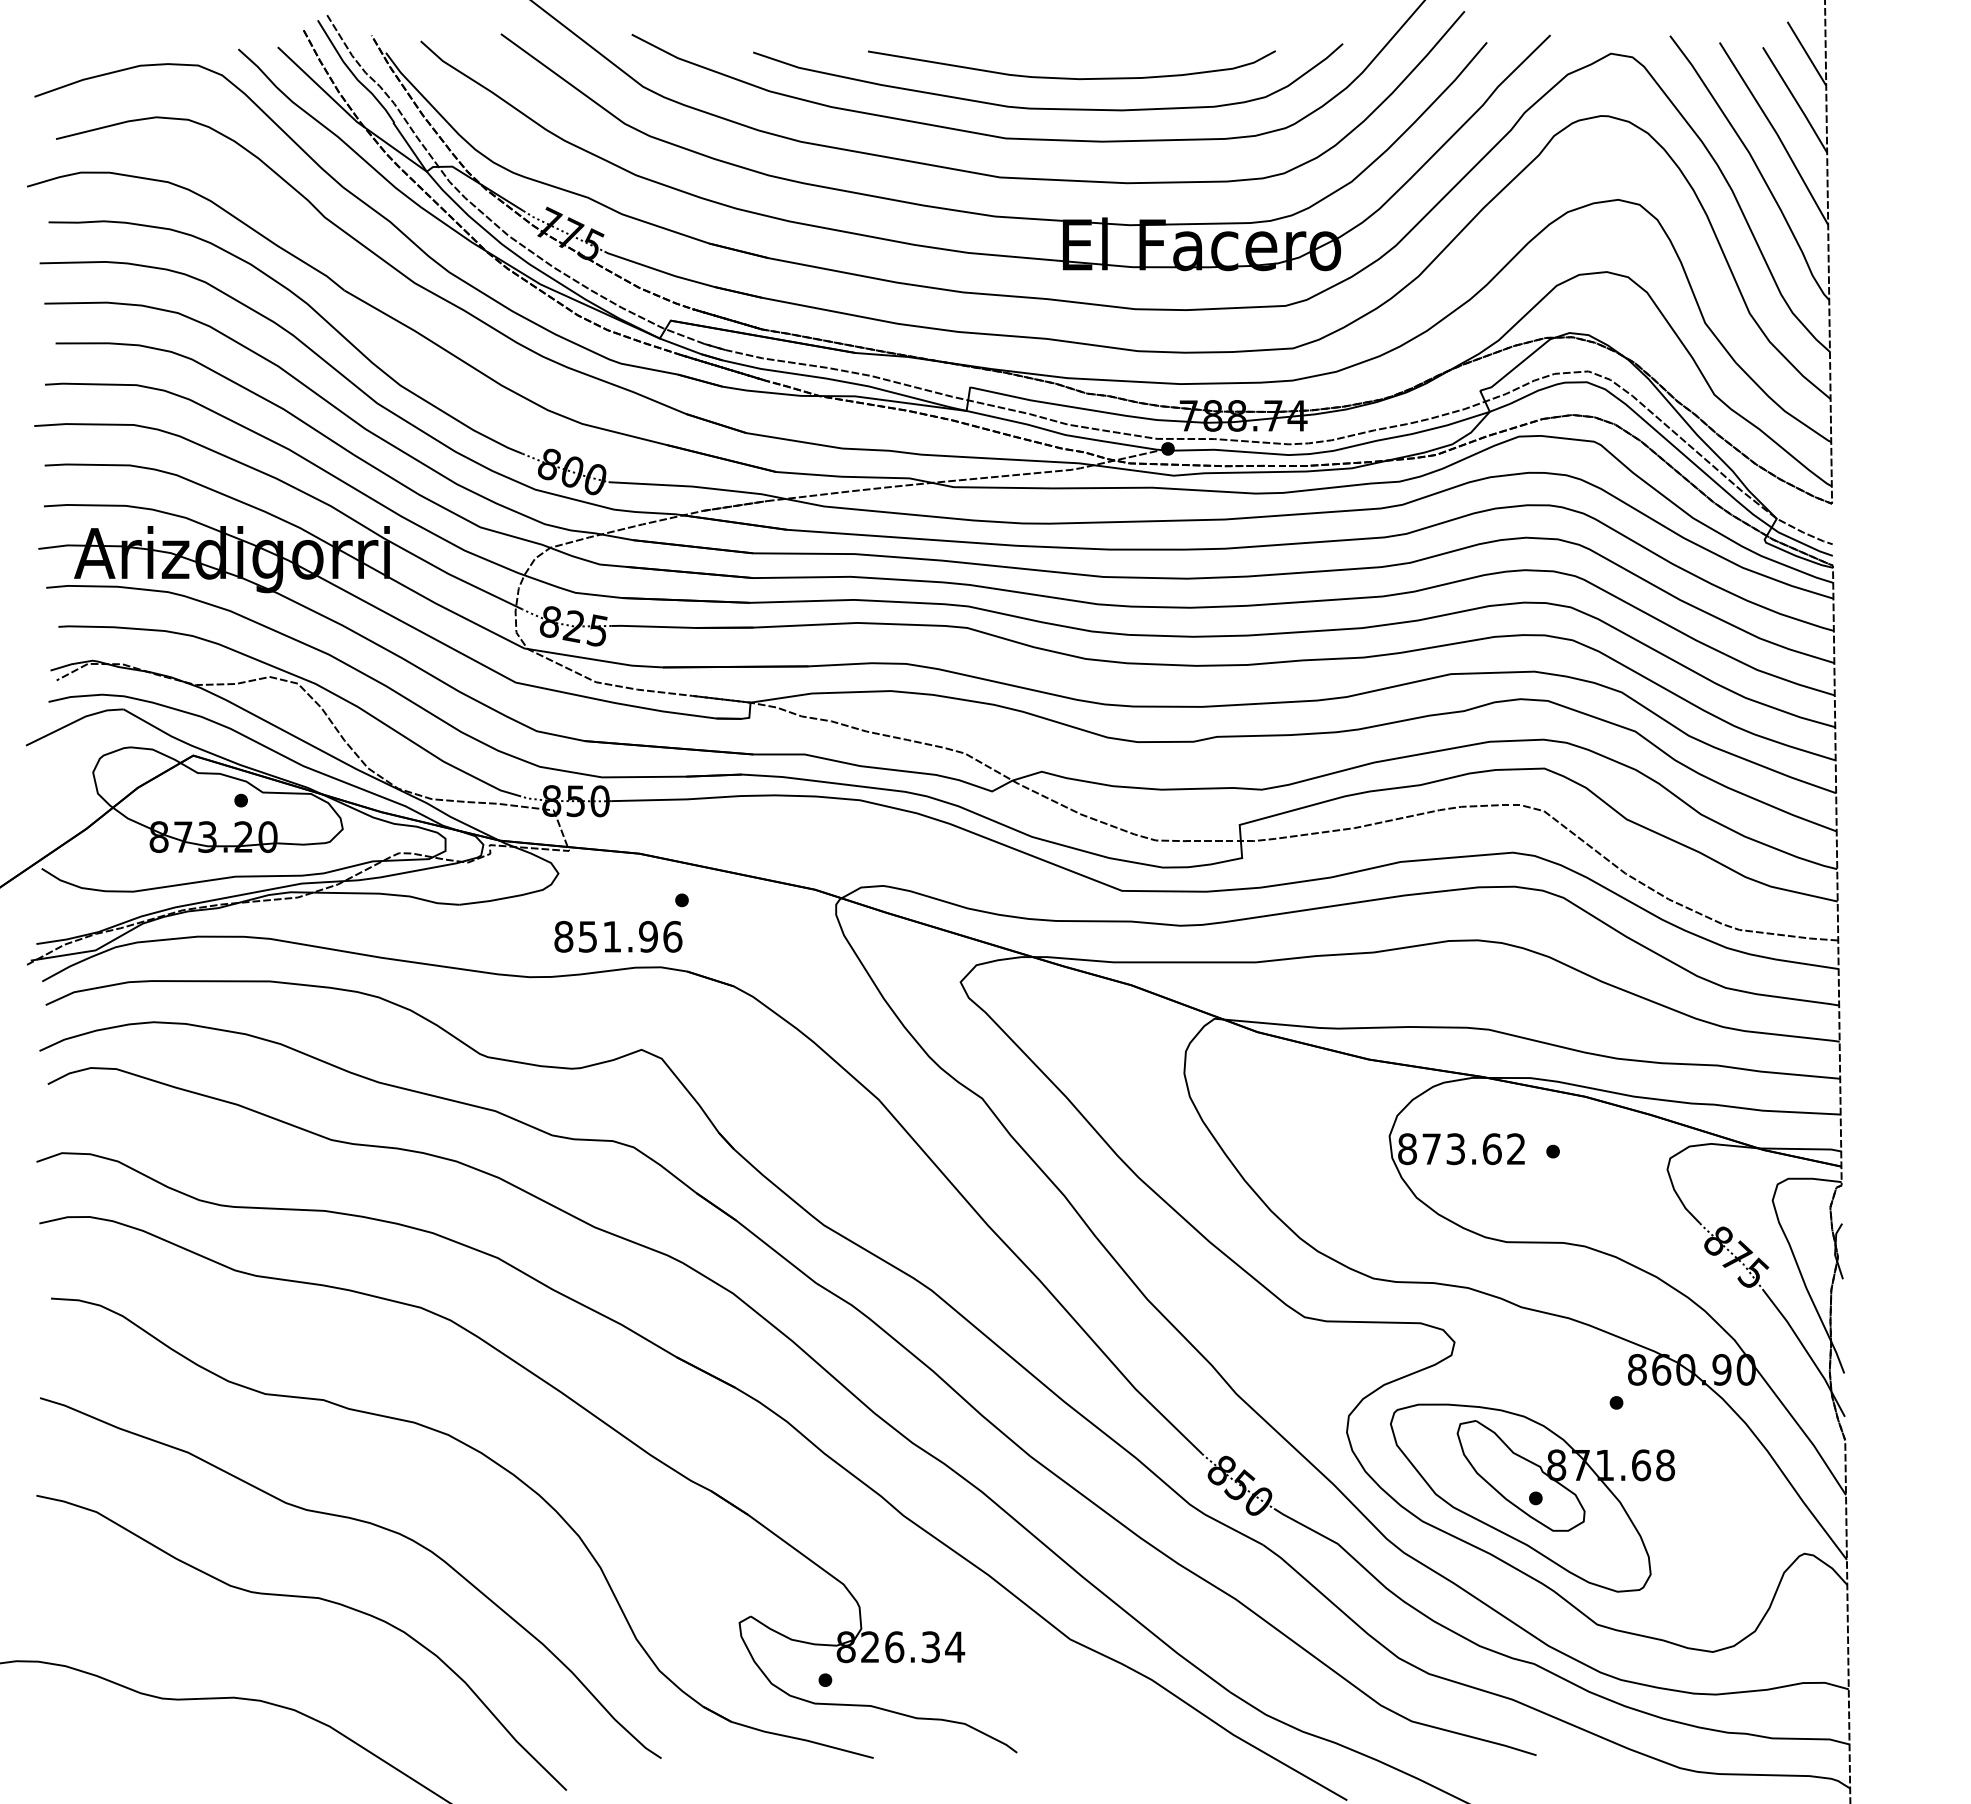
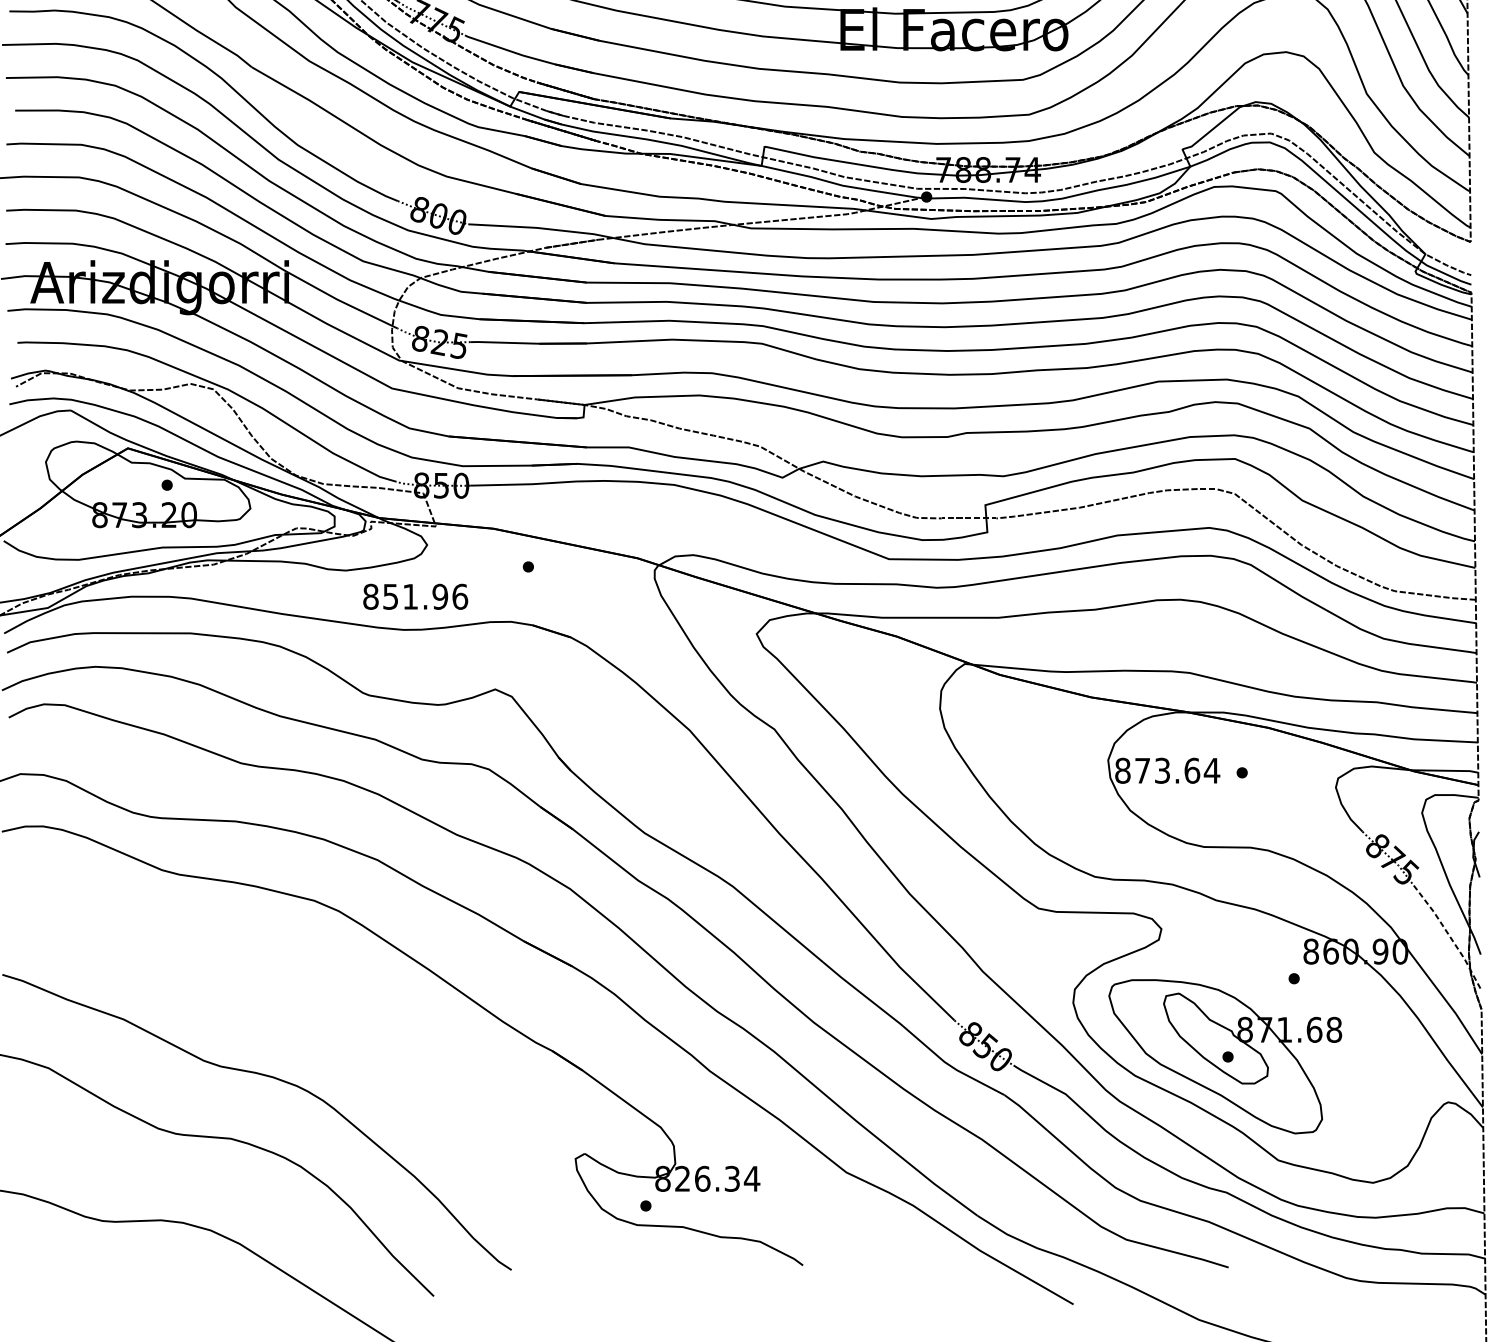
text: (618, 936) -> (415, 596), moved
text: (1516, 1148) -> (1212, 770), 873.62 -> 873.64
line: (1806, 1351) -> (1449, 936), solid -> dashed
part: (500, 1467) -> (379, 1031), removed

